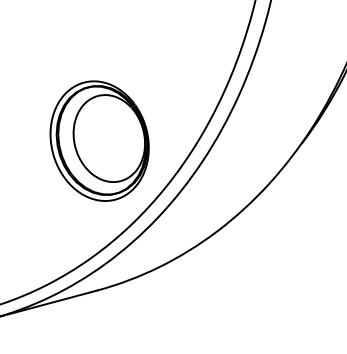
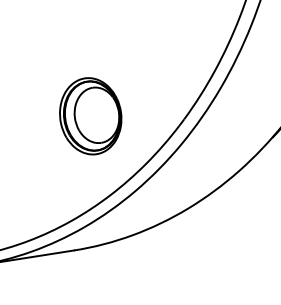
part: (99, 140) -> (90, 115), size x0.7

